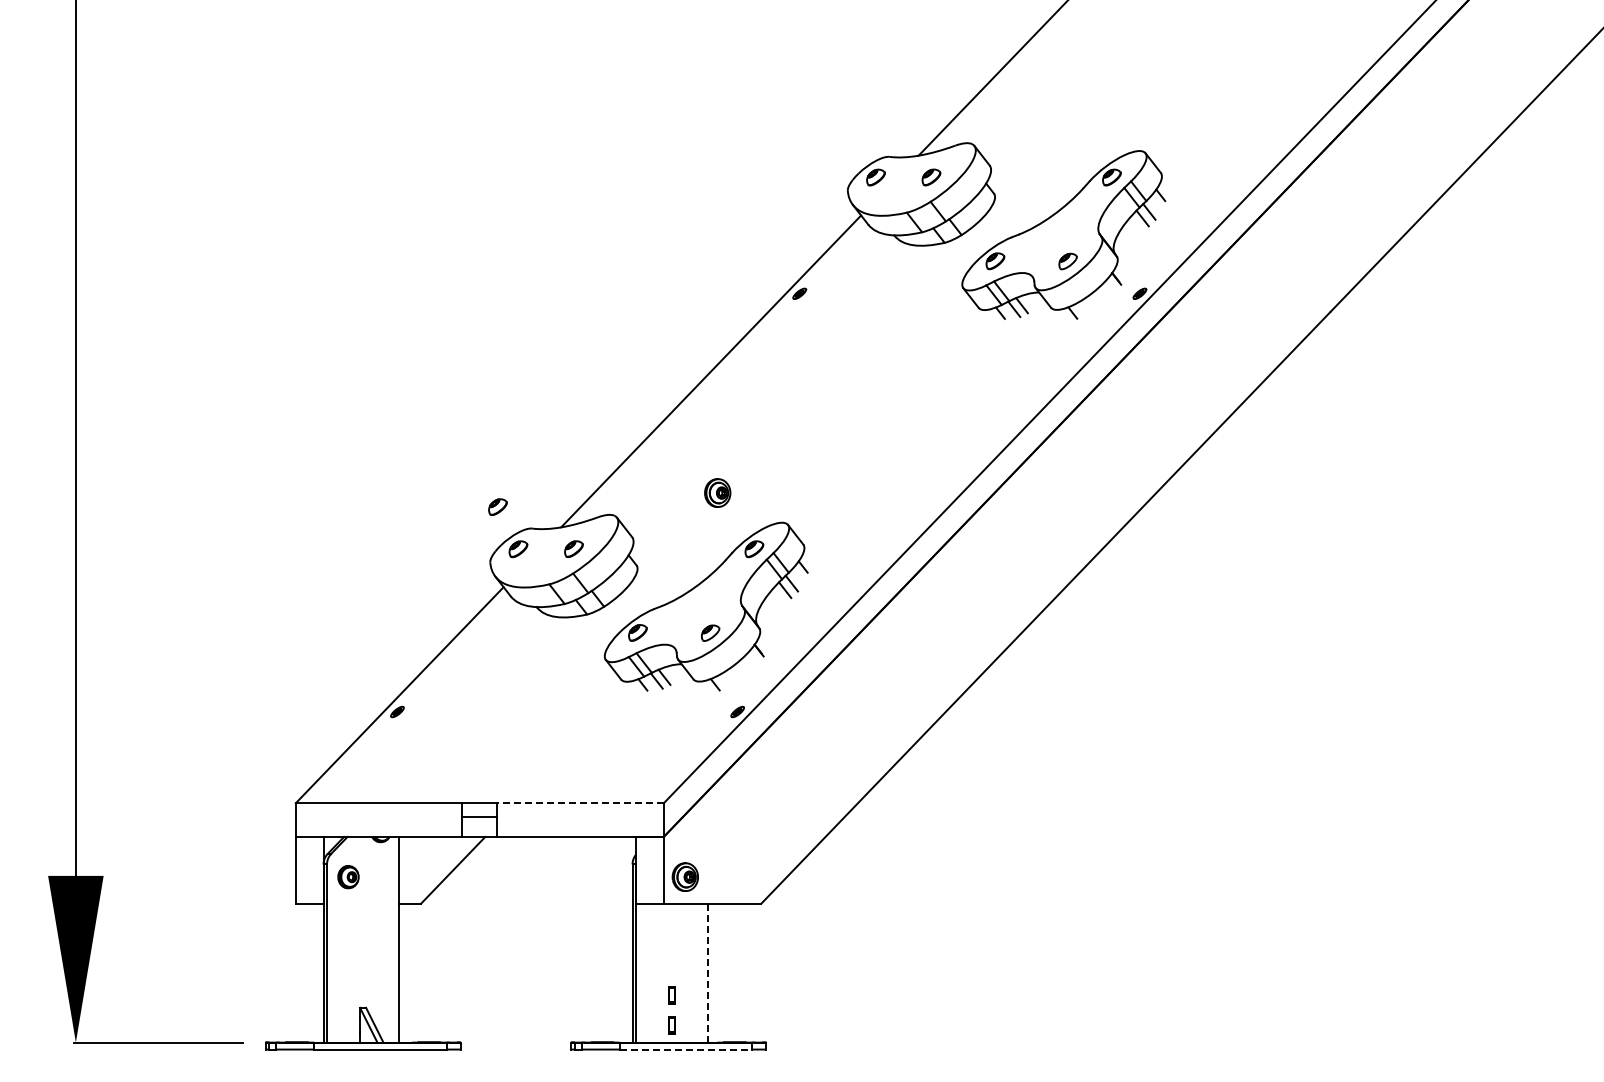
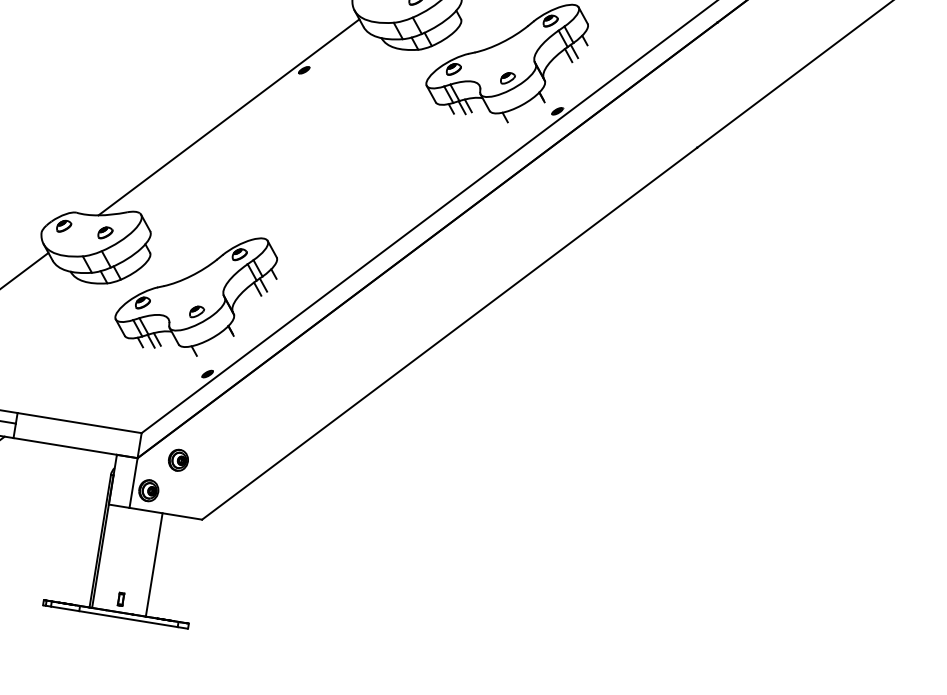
part: (717, 492) -> (178, 459), moved
part: (497, 506) -> (53, 192), removed
line: (579, 803) -> (78, 423), dashed -> solid
line: (708, 973) -> (154, 565), dashed -> solid
part: (671, 995) -> (124, 577), removed
line: (686, 1049) -> (128, 619), dashed -> solid

